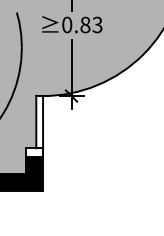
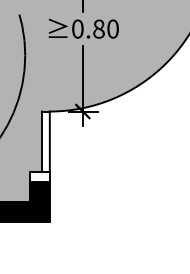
text: (97, 24) -> (112, 28), 0.83 -> 0.80

